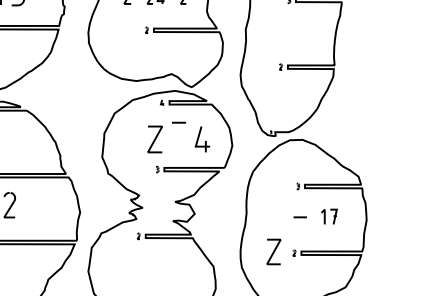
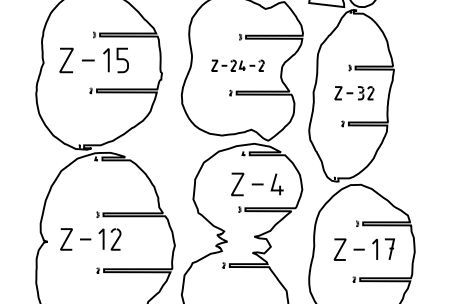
part: (294, 30) -> (354, 93), added
line: (178, 122) -> (257, 184), moved
part: (329, 215) -> (383, 248), size x1.67
line: (273, 251) -> (339, 249), moved

